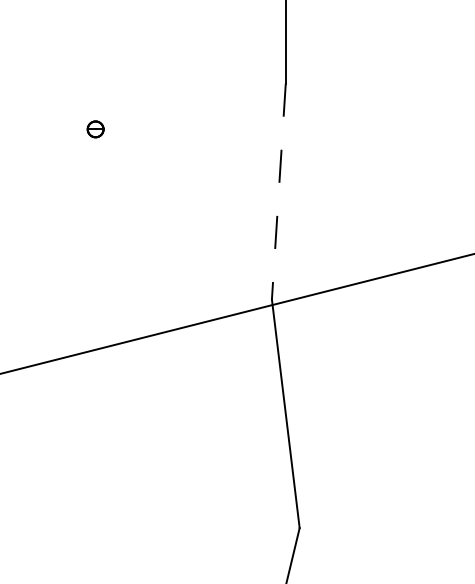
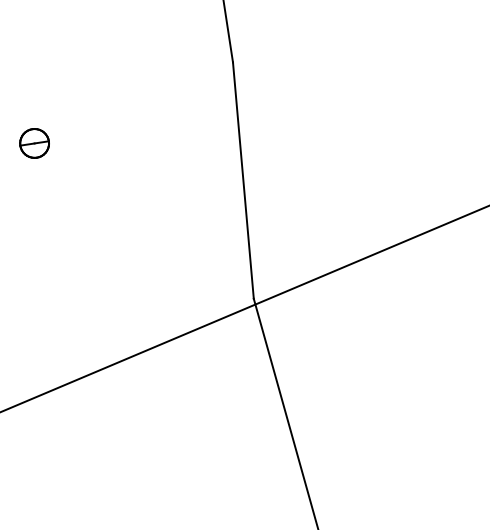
part: (95, 129) -> (34, 143), size x1.67
line: (278, 192) -> (243, 181), dashed -> solid

